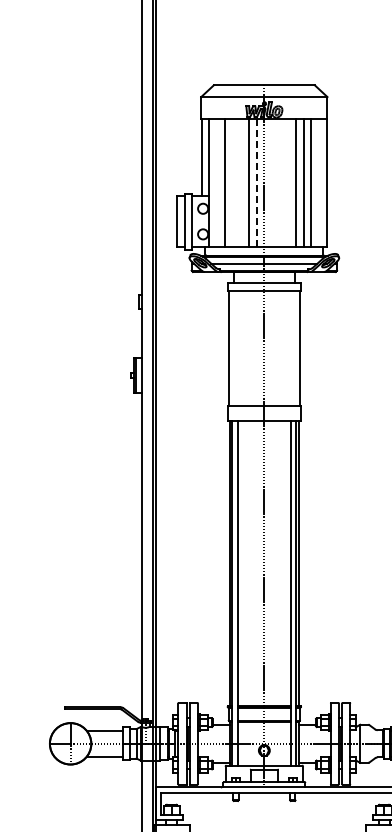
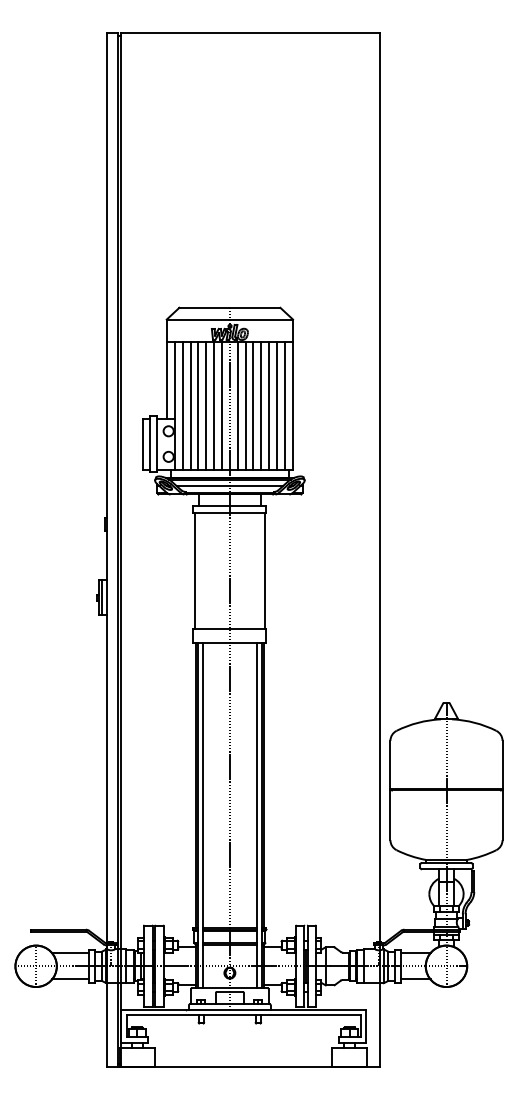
line: (216, 183) -> (182, 405), added
line: (232, 183) -> (198, 405), added
line: (240, 183) -> (206, 405), added
line: (256, 183) -> (222, 405), dashed -> solid
line: (271, 183) -> (237, 405), added
line: (279, 183) -> (245, 405), added
line: (287, 183) -> (253, 405), added
line: (318, 183) -> (284, 405), added

